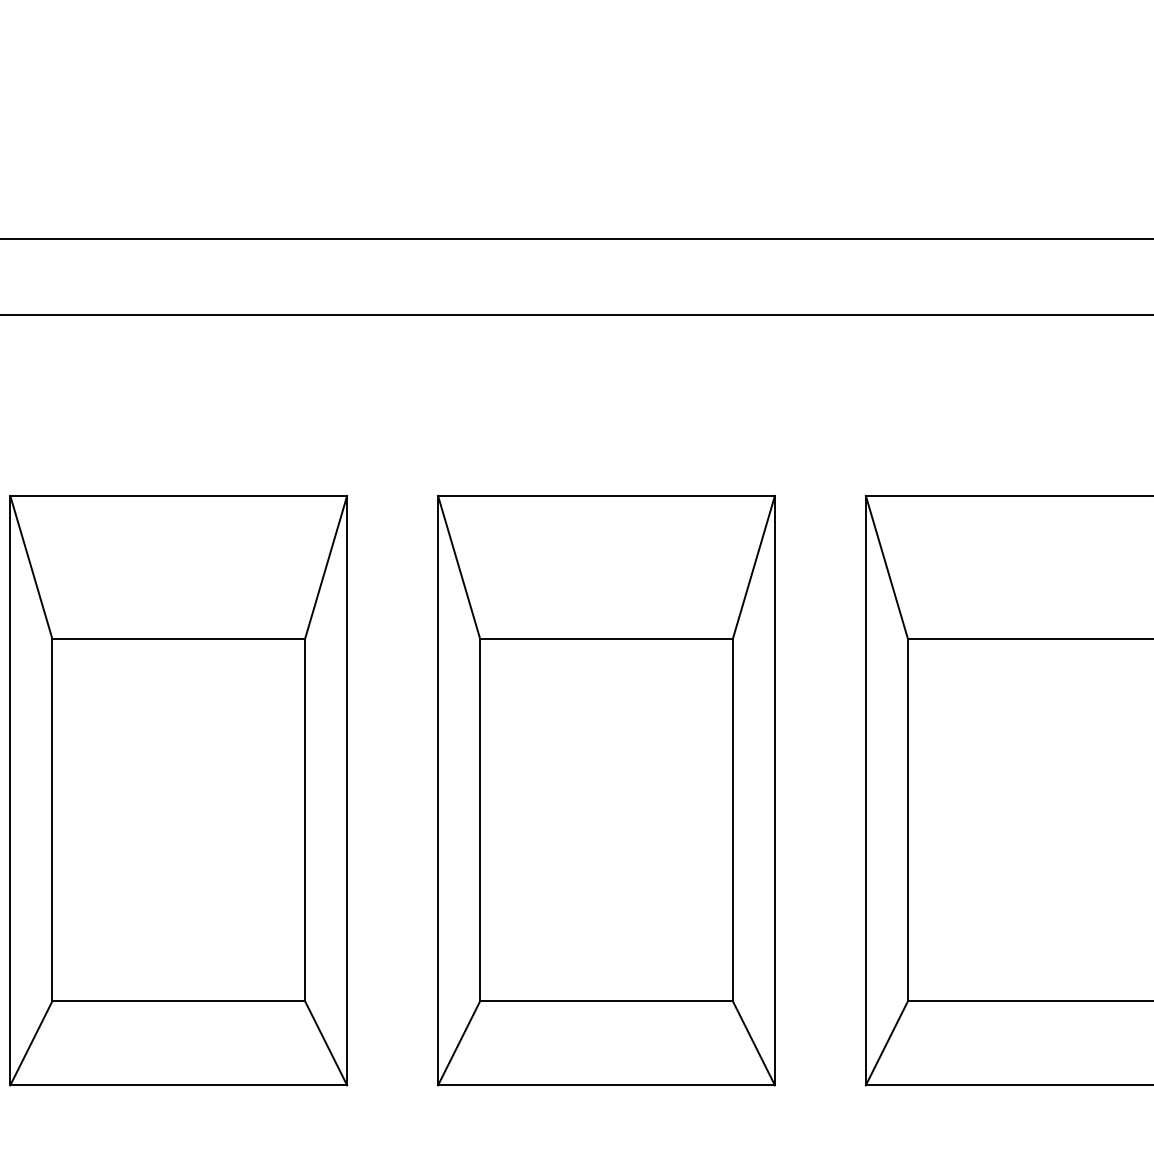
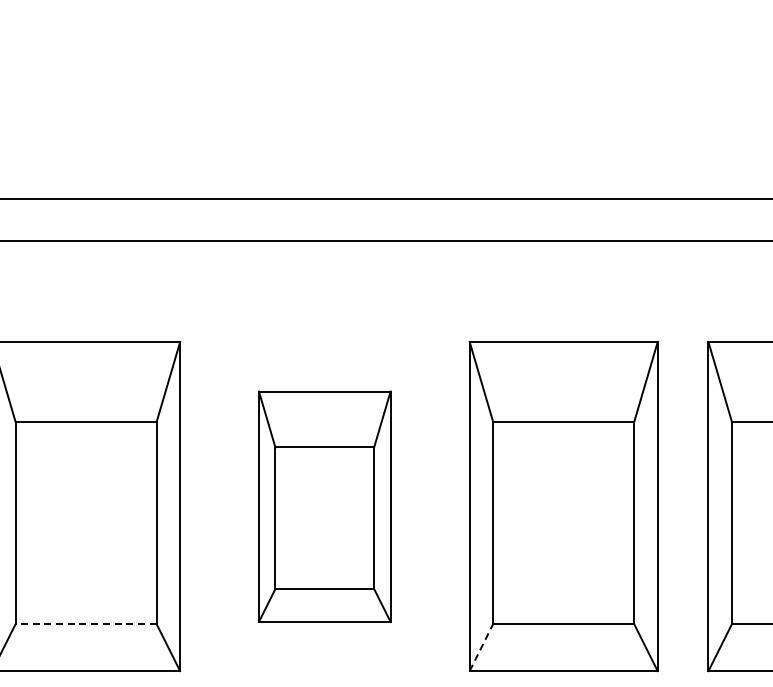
part: (605, 790) -> (324, 506), size x0.7
line: (179, 1001) -> (86, 624), solid -> dashed
line: (887, 1043) -> (481, 647), solid -> dashed

